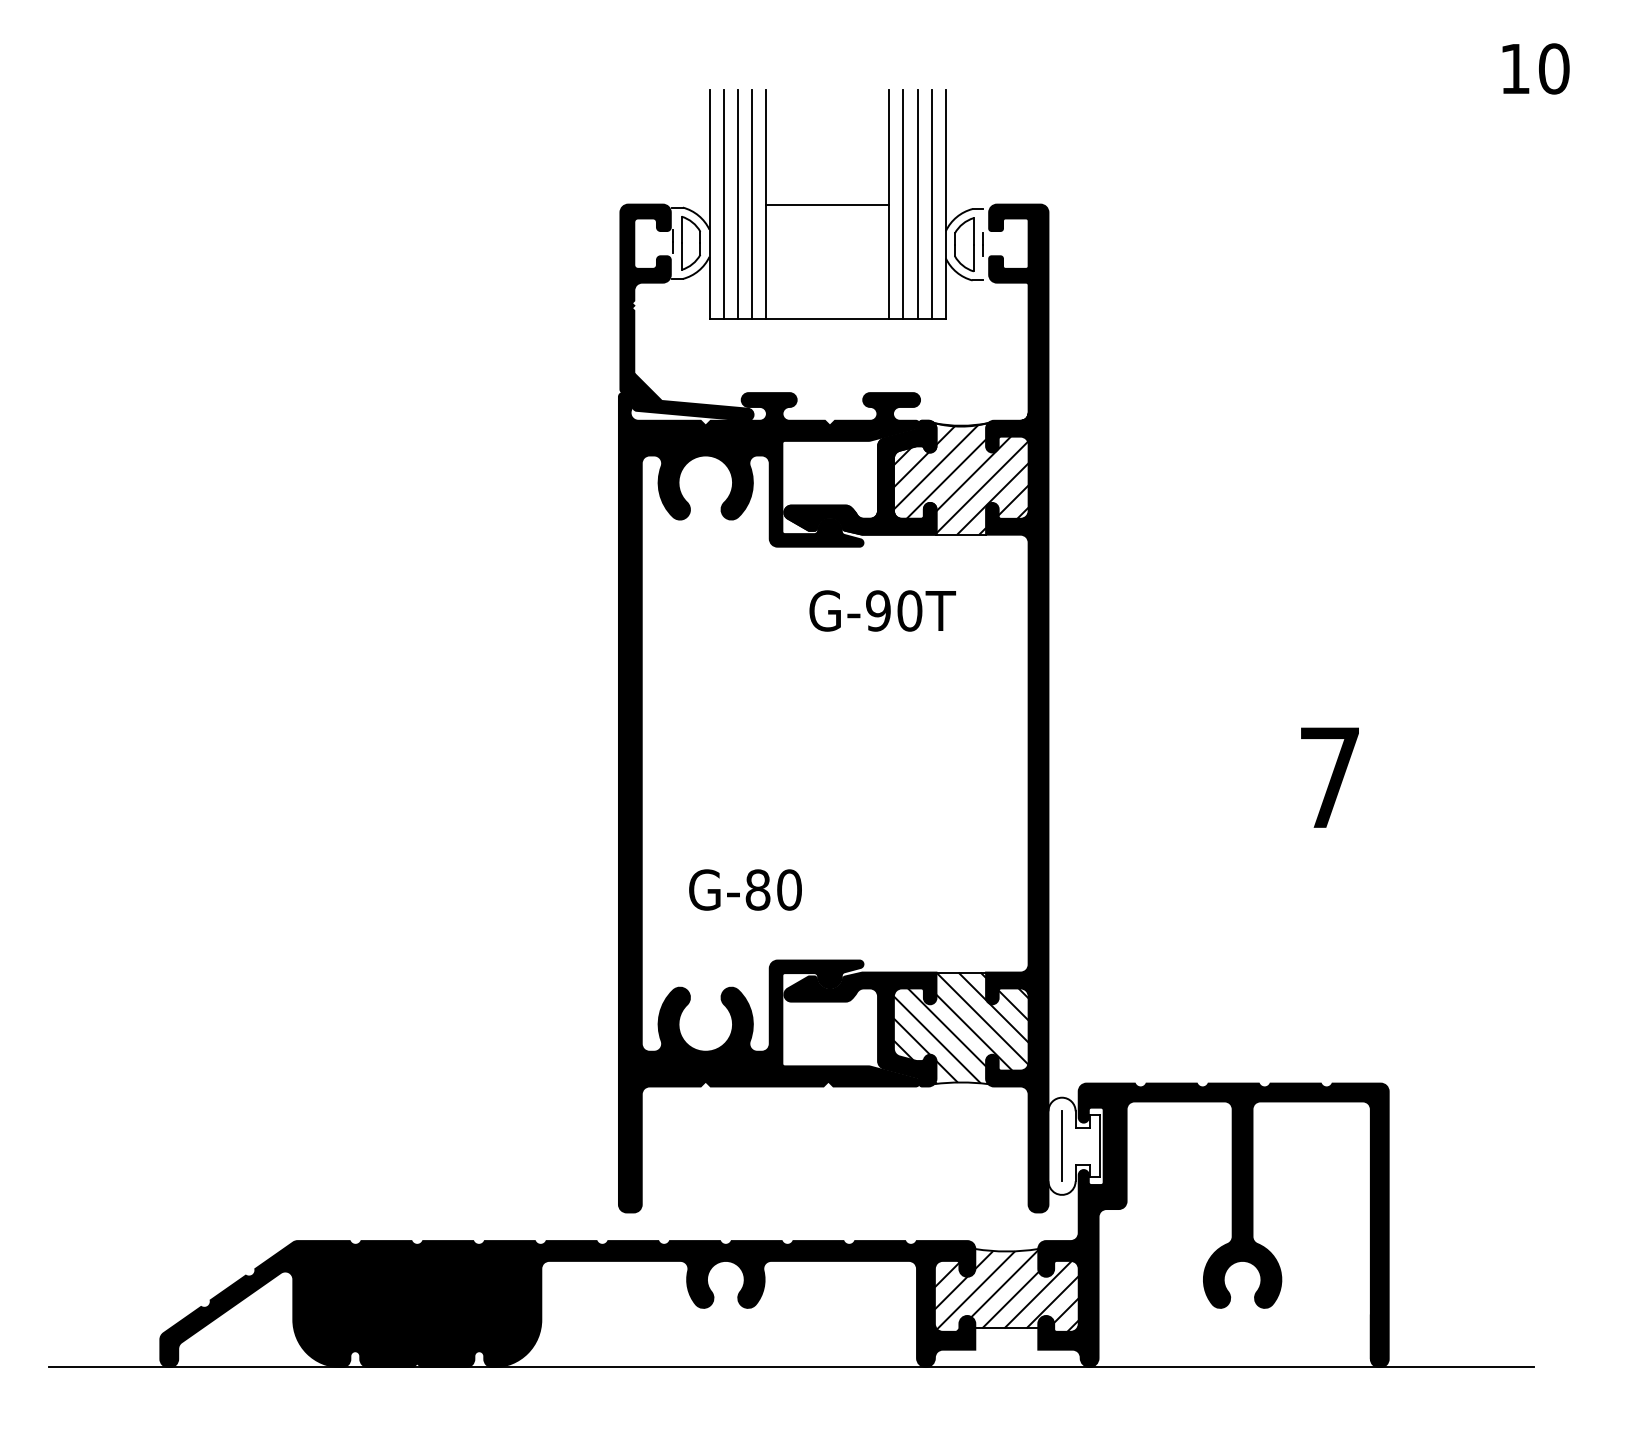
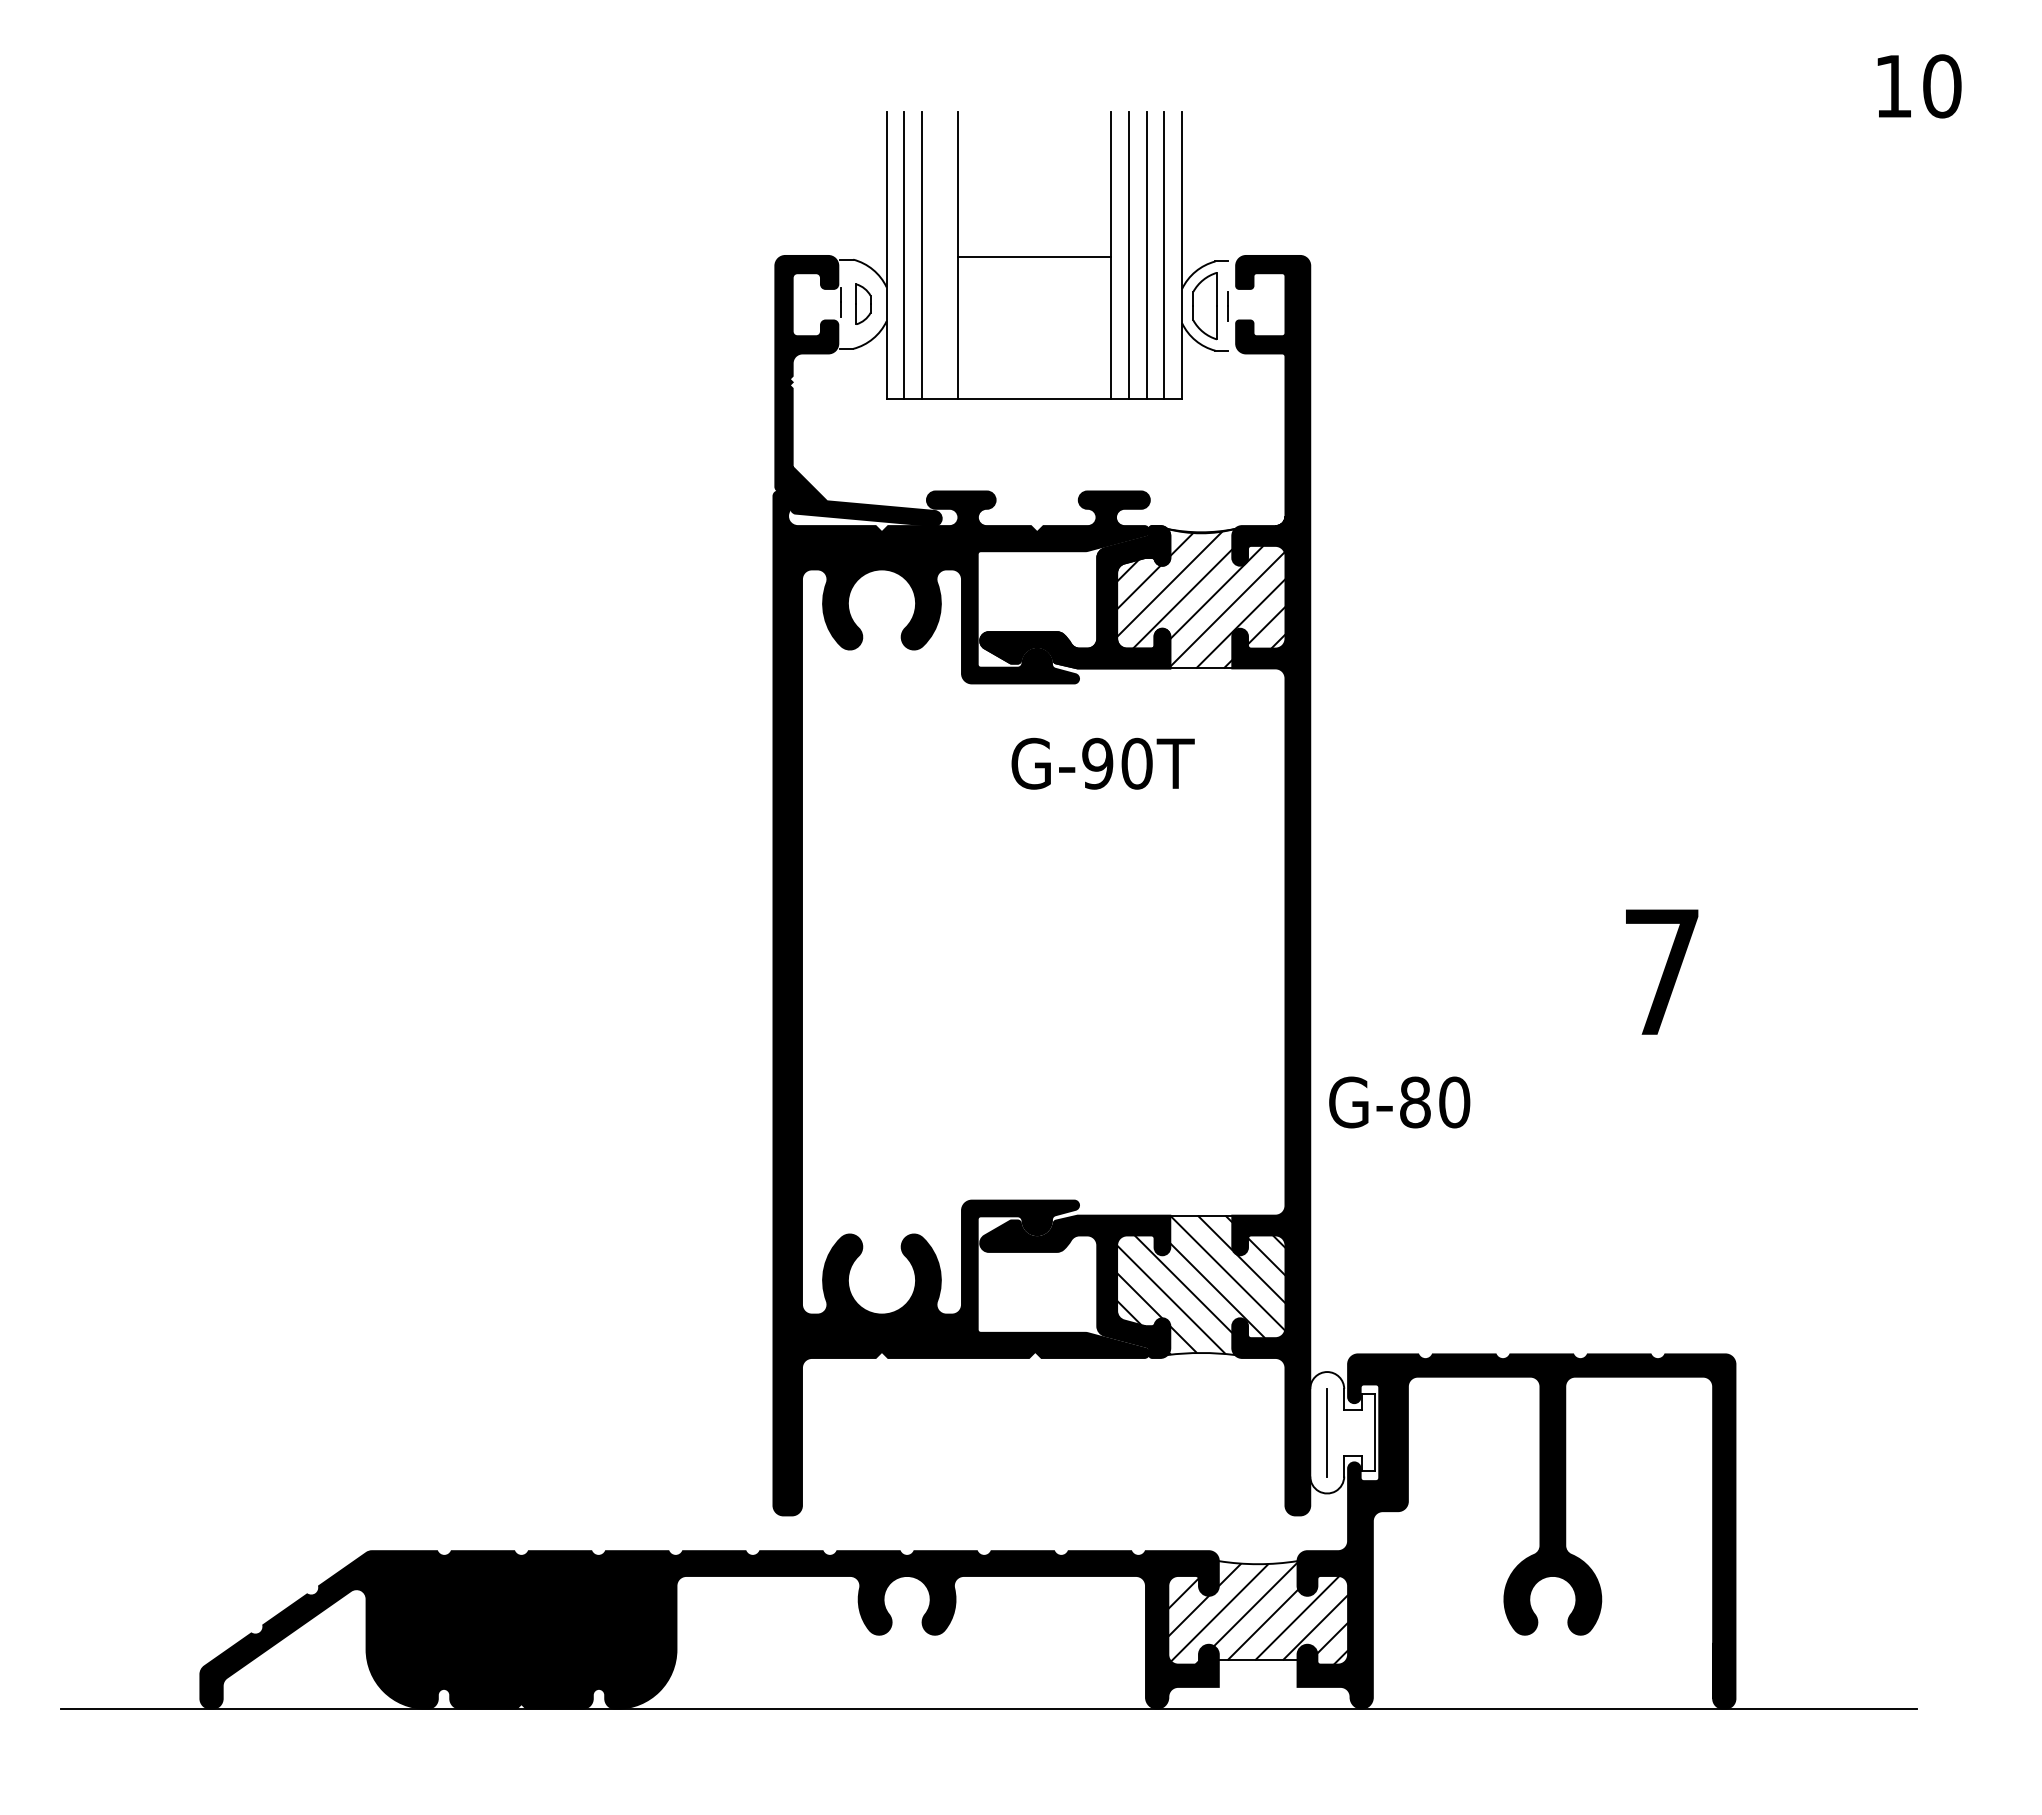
line: (751, 204) -> (939, 255), removed
part: (690, 243) -> (863, 304), size x0.6
text: (745, 890) -> (1399, 1102), moved

